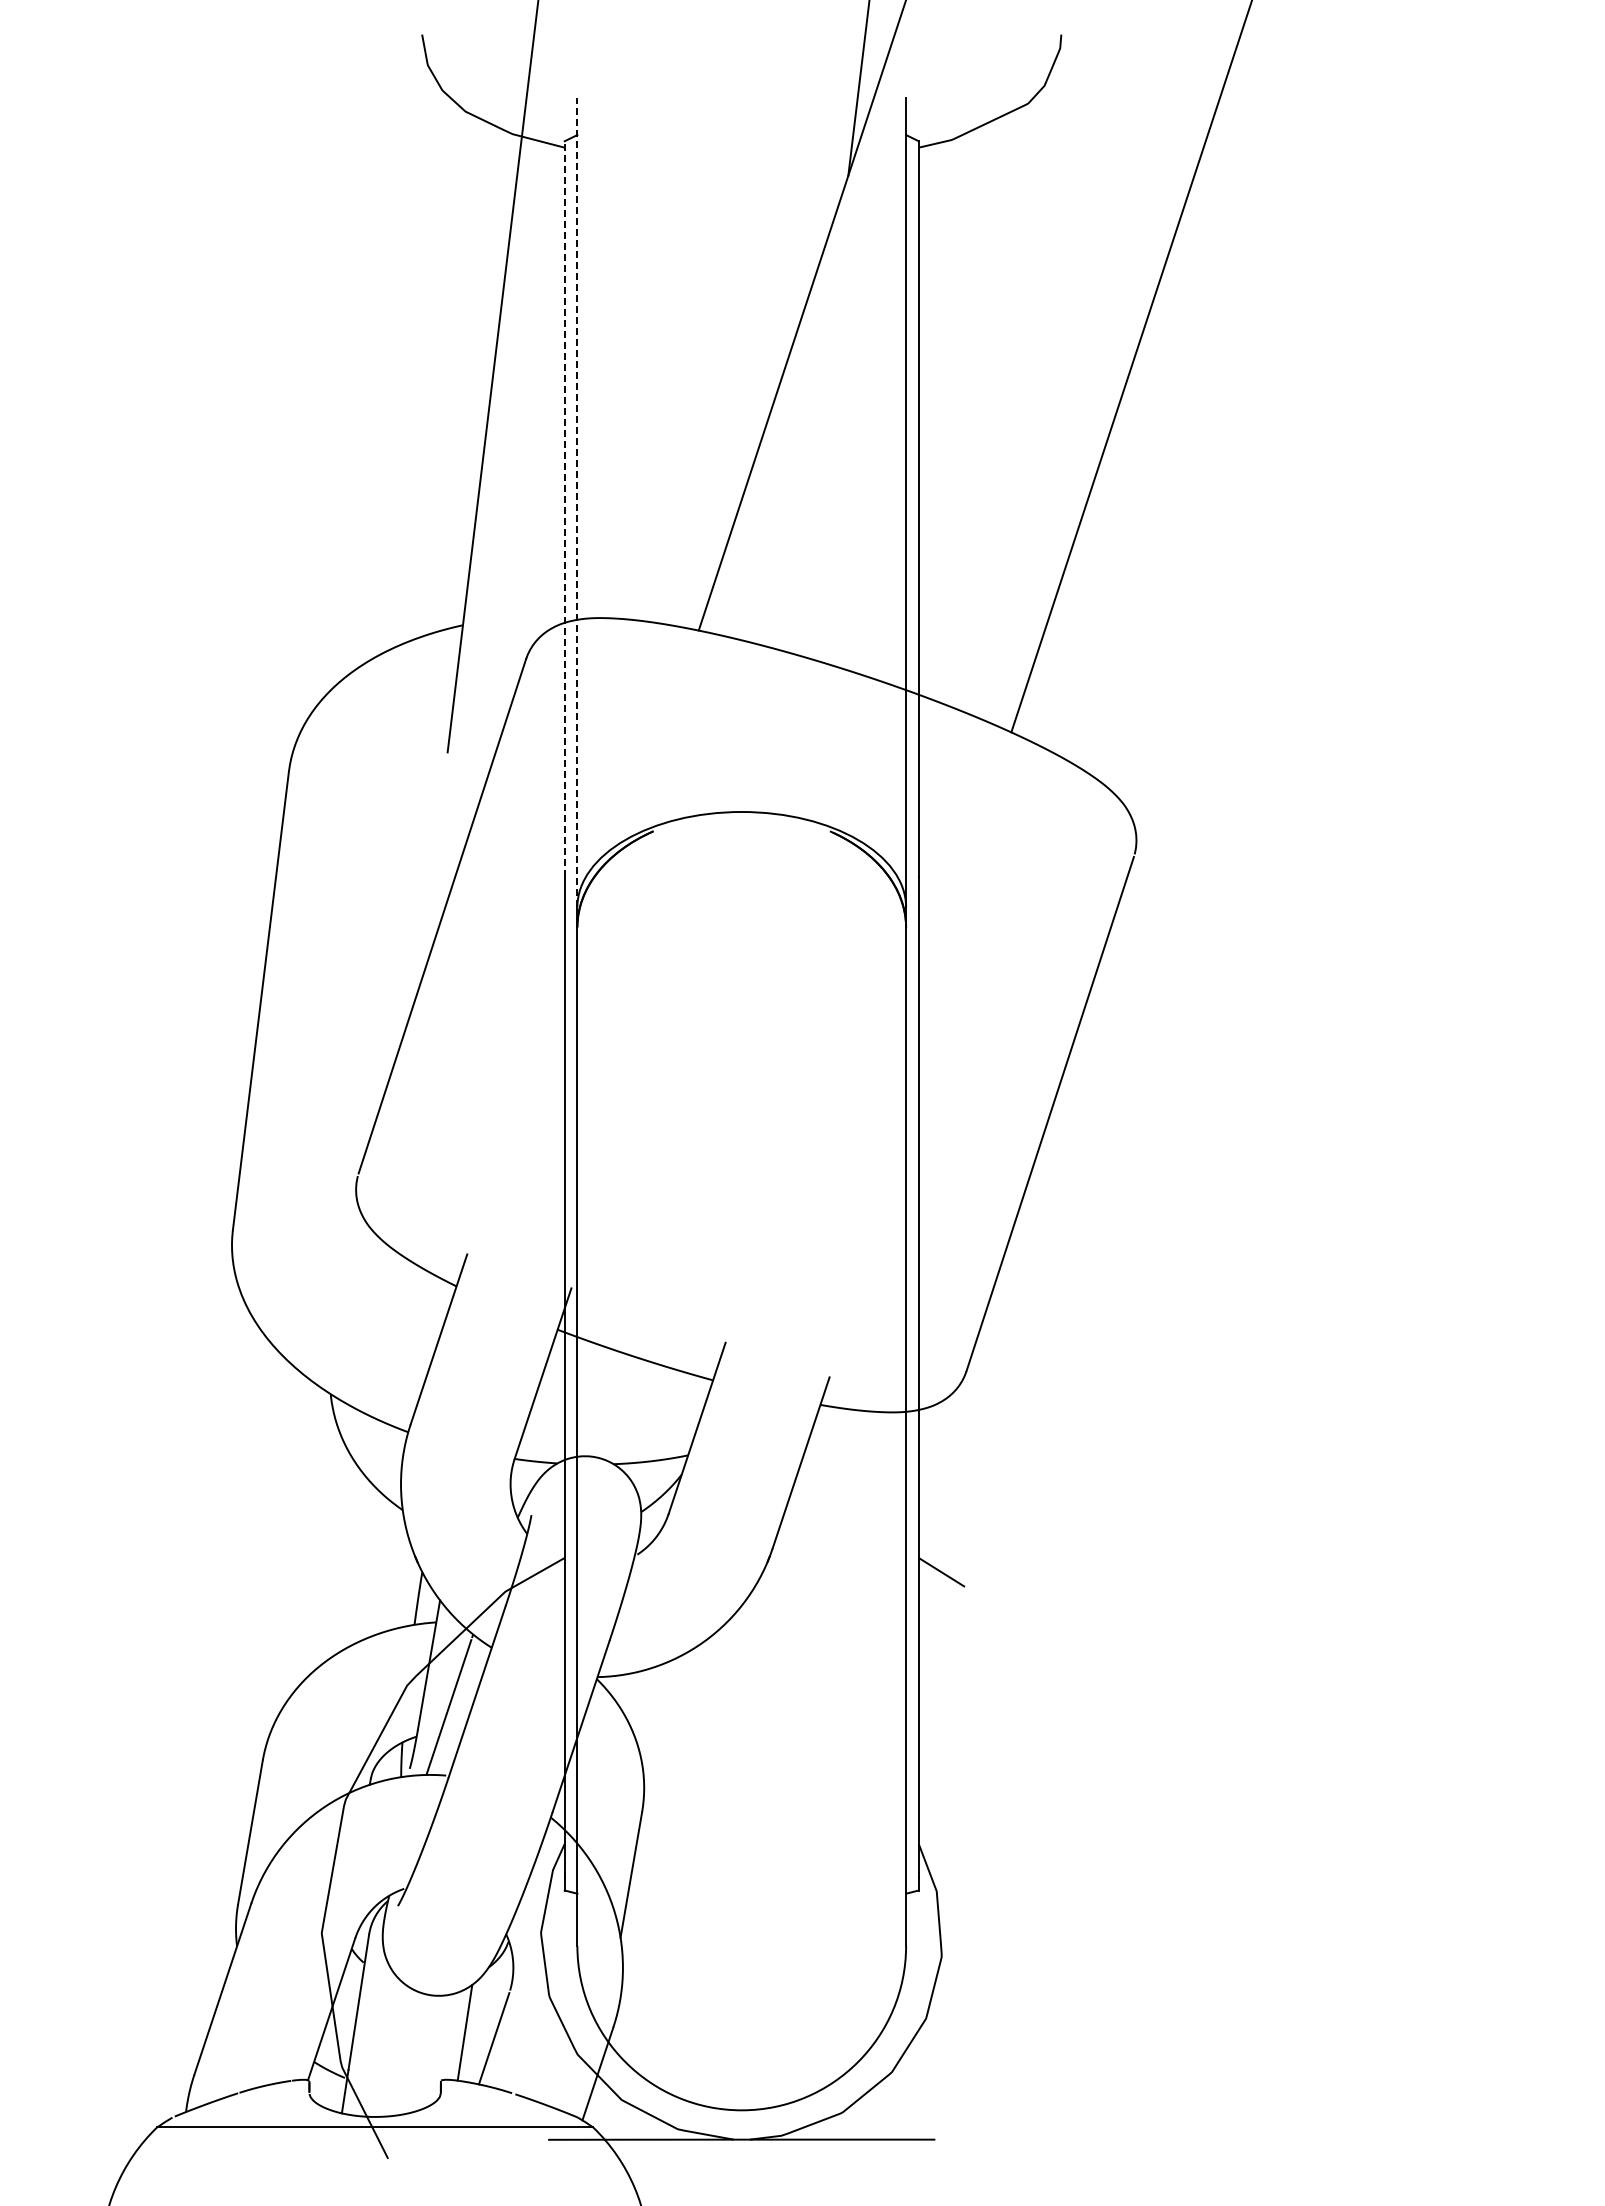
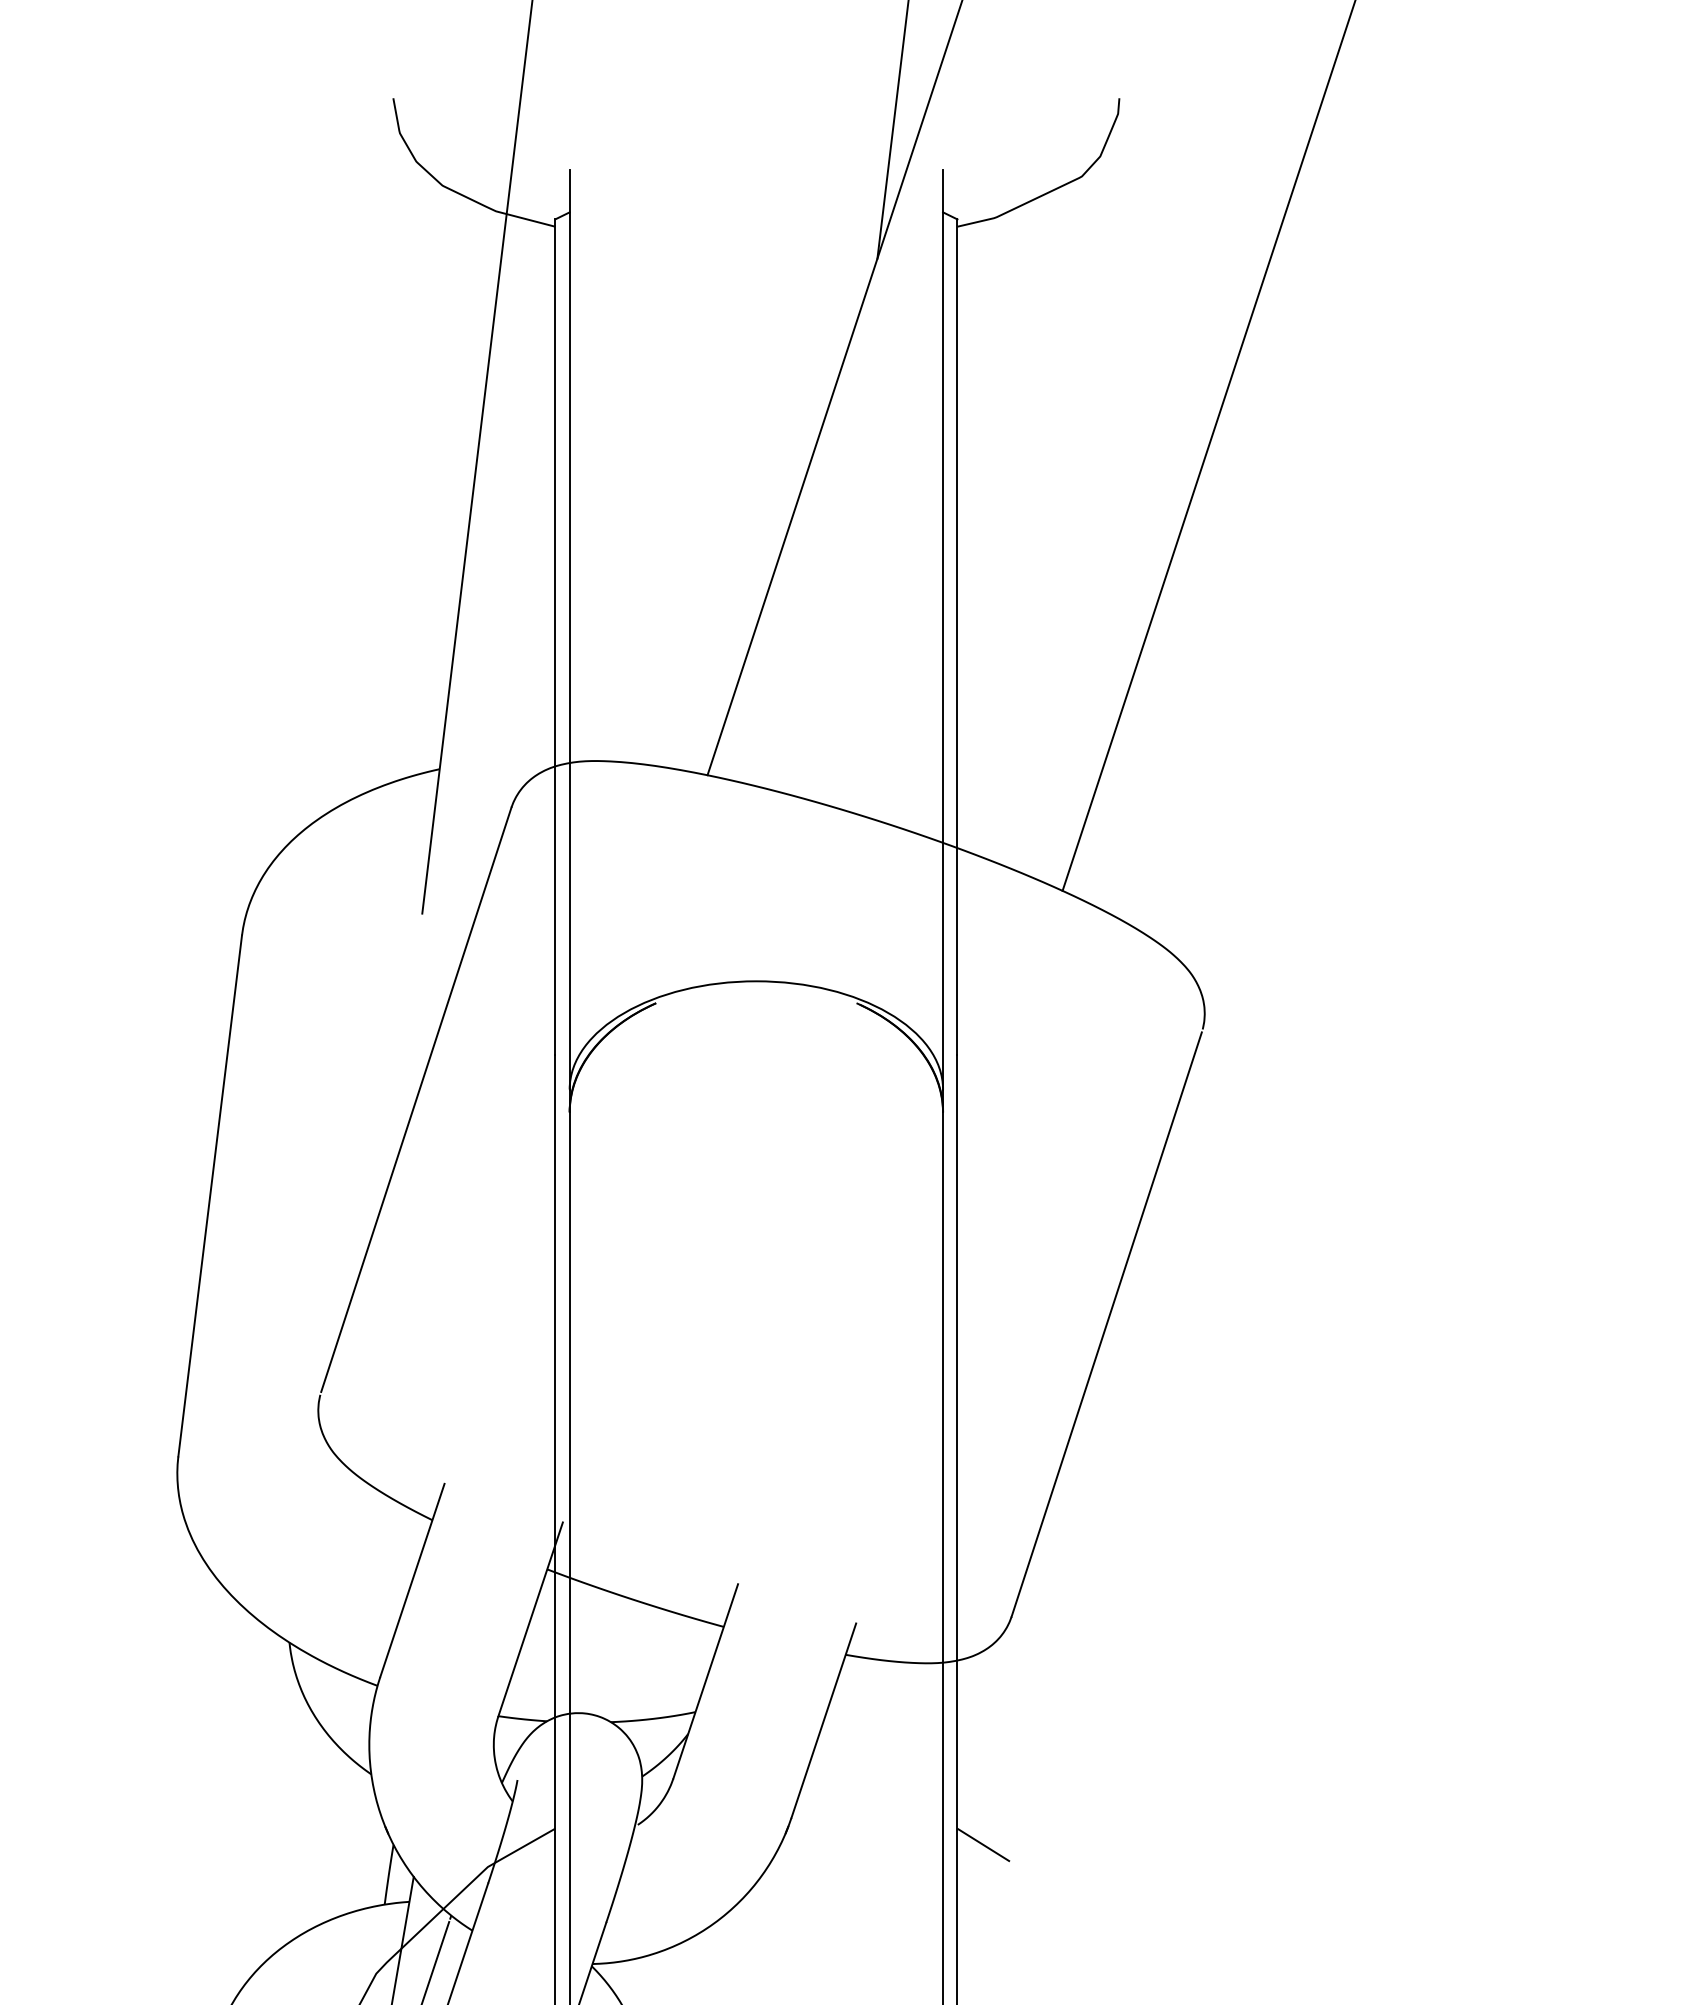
line: (577, 502) -> (569, 629), dashed -> solid
line: (564, 509) -> (555, 637), dashed -> solid

